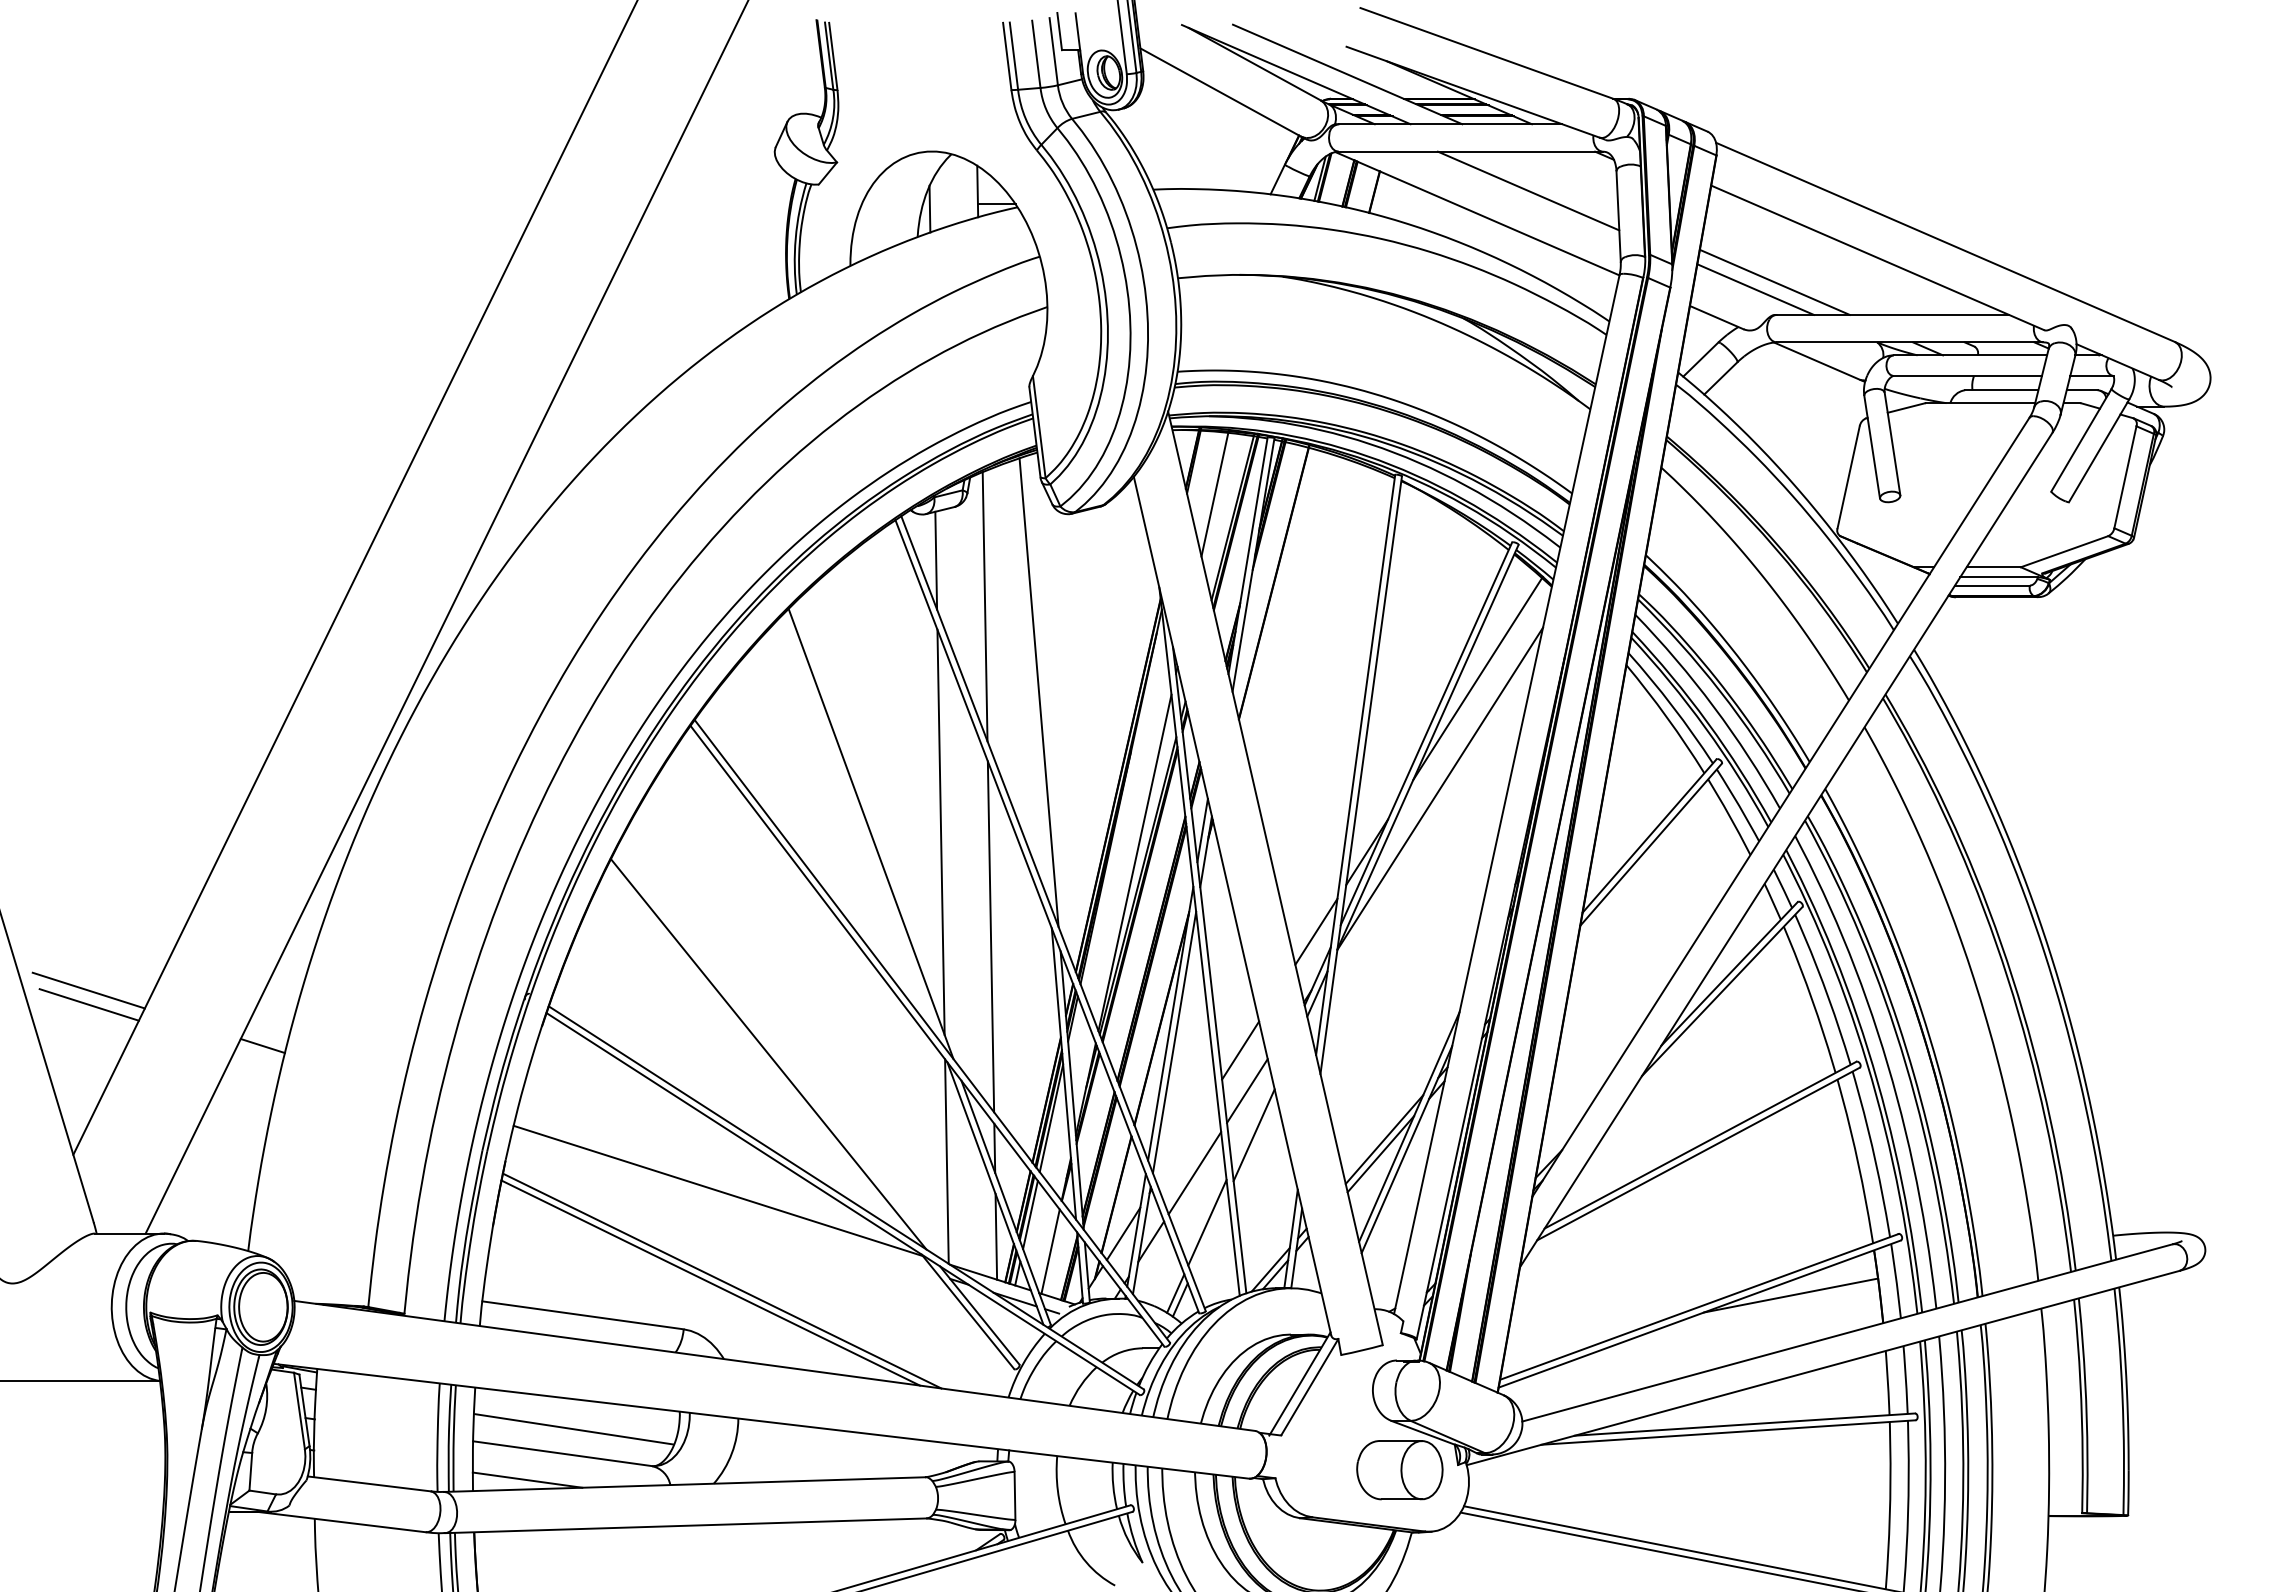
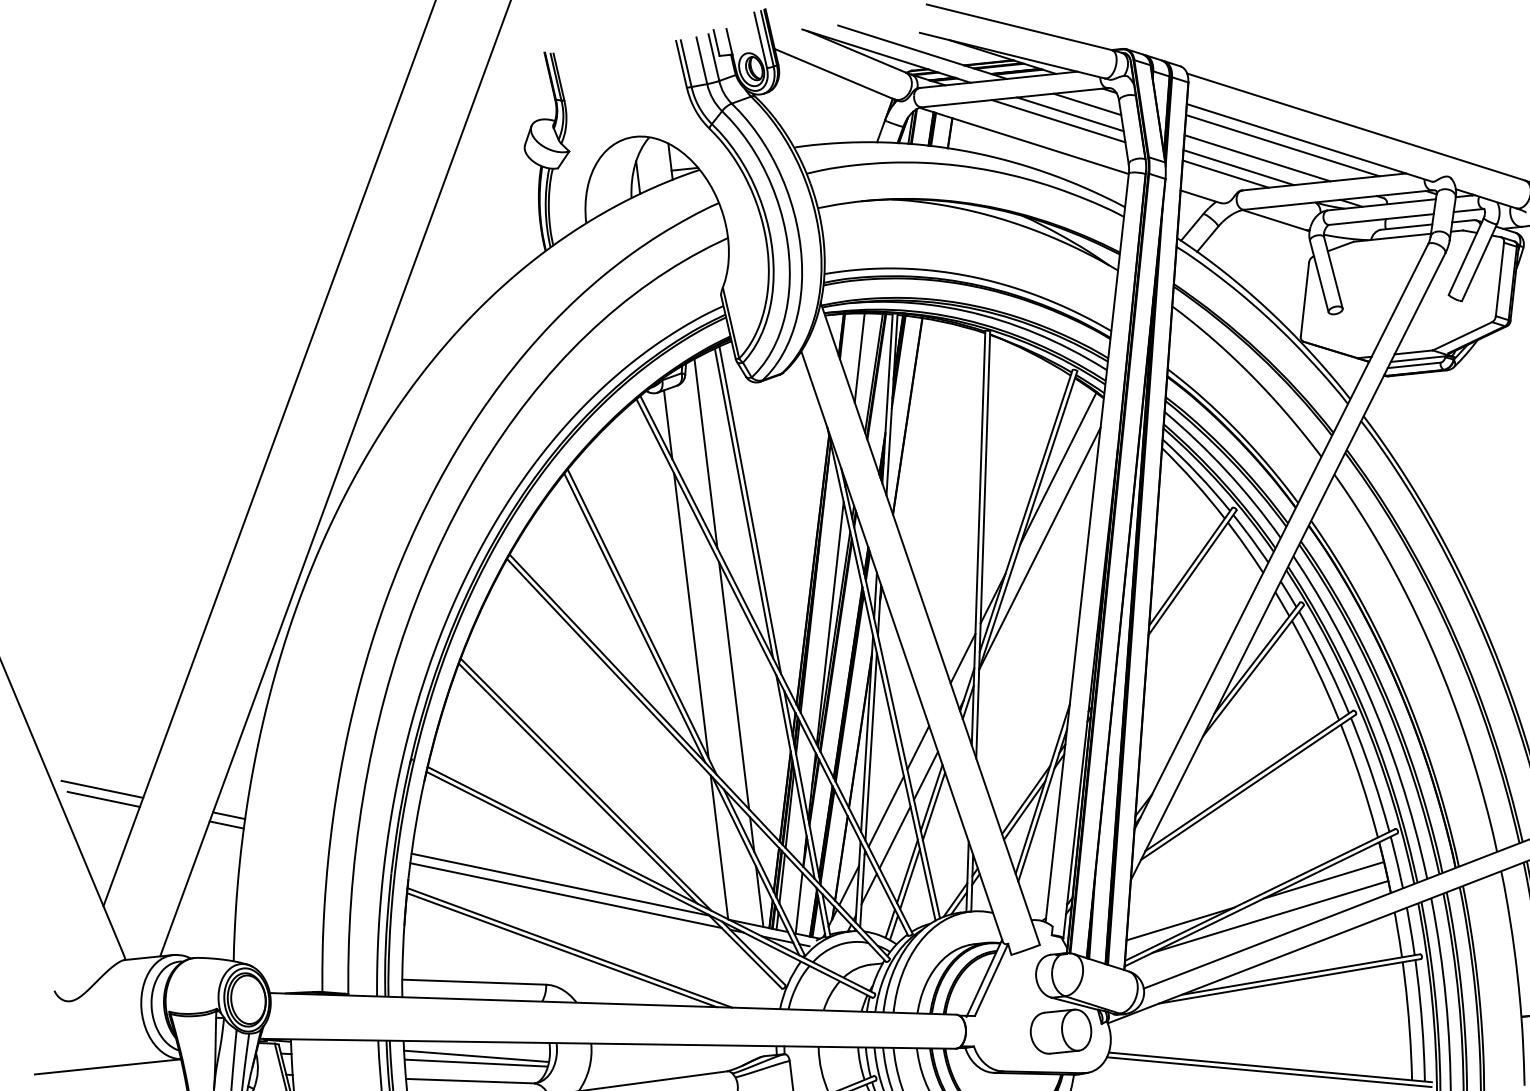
line: (1571, 171) -> (1087, 104), added
line: (1545, 182) -> (1069, 113), added
line: (1839, 257) -> (1282, 145), added
line: (1802, 271) -> (1257, 157), added
line: (1030, 681) -> (743, 503), added
line: (861, 827) -> (634, 618), added
line: (757, 1051) -> (577, 783), added
line: (257, 1058) -> (226, 824), added
line: (1252, 1122) -> (931, 797), added
line: (1186, 1135) -> (886, 811), added
line: (724, 1206) -> (566, 895), added
line: (1209, 1233) -> (909, 878), added
line: (1583, 1335) -> (1180, 923), added
line: (1710, 1338) -> (1270, 916), added
line: (575, 1419) -> (476, 1056), added

